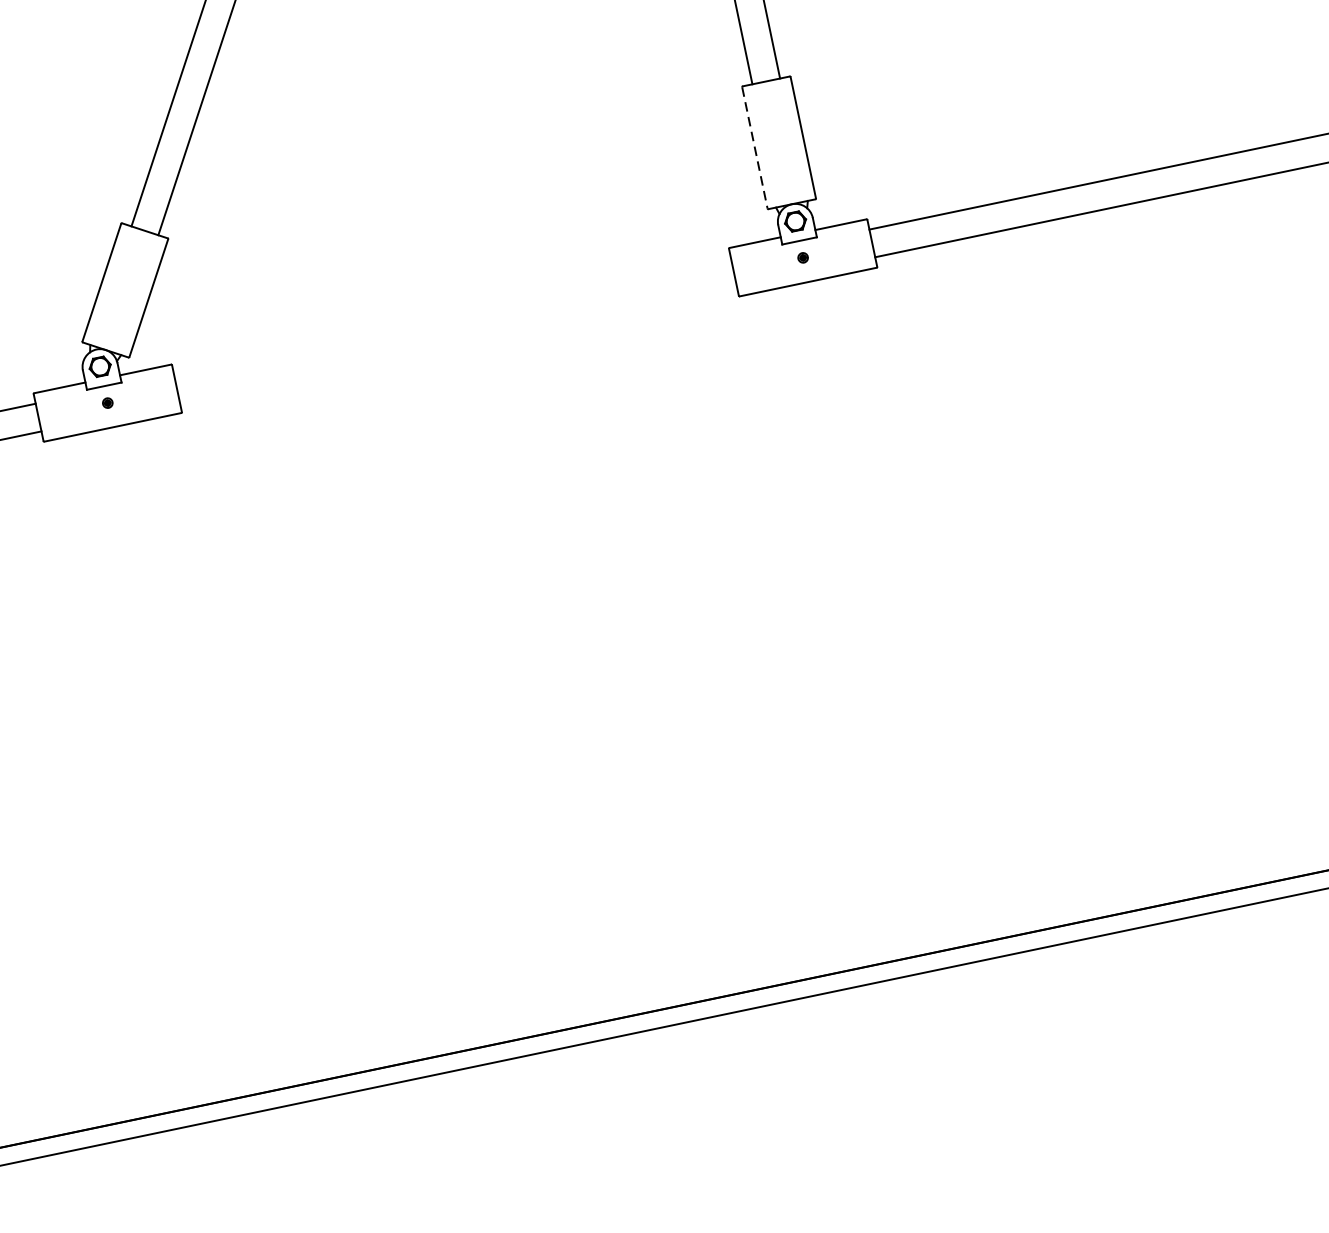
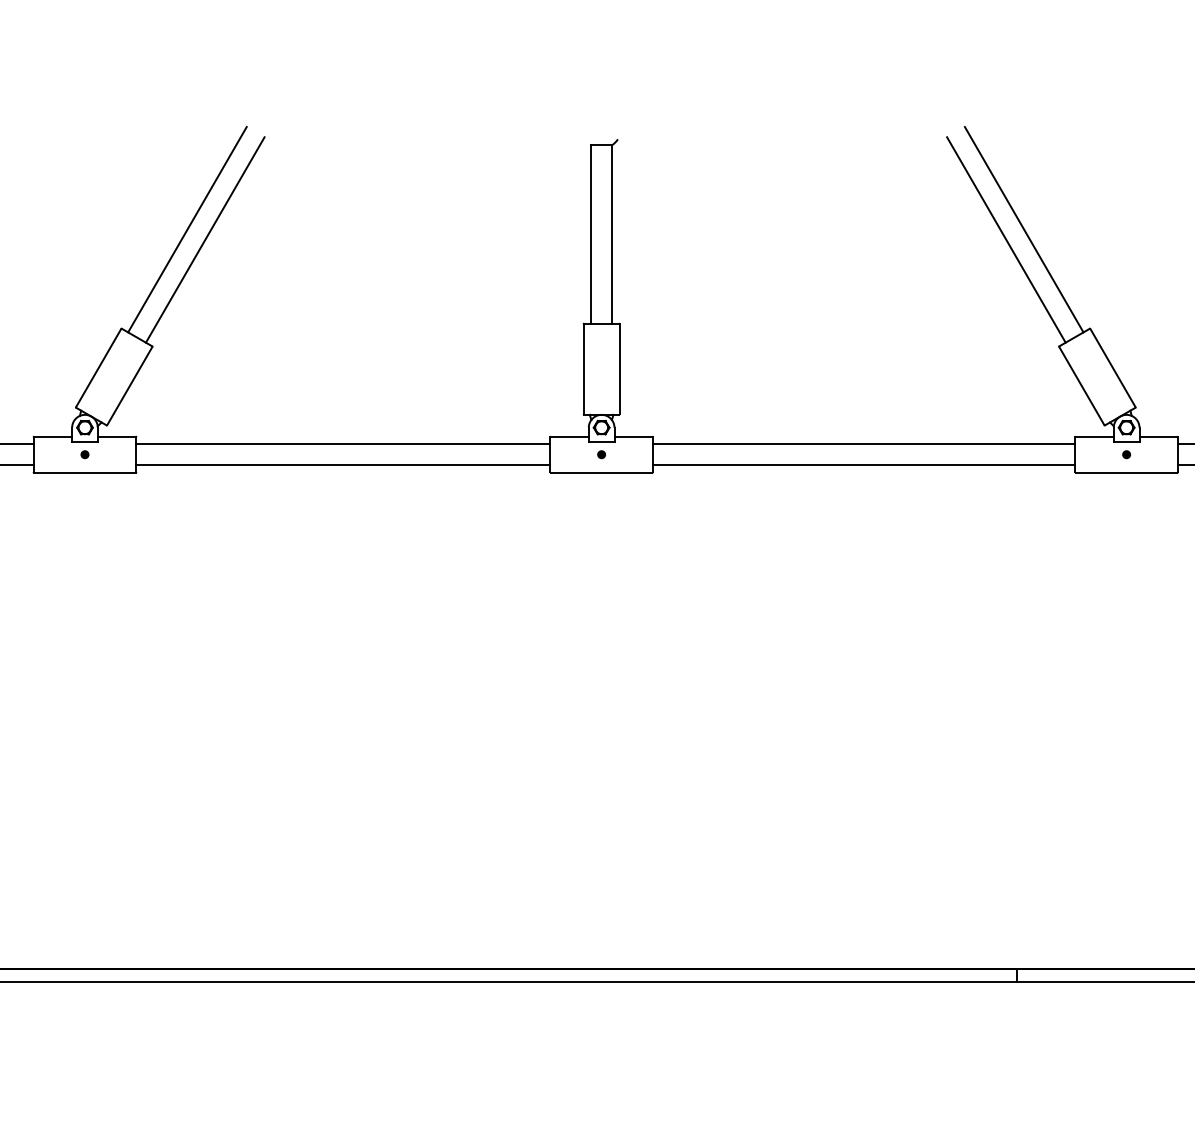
line: (754, 148) -> (583, 369), dashed -> solid
line: (452, 316) -> (343, 444), added
line: (458, 343) -> (343, 464), added

